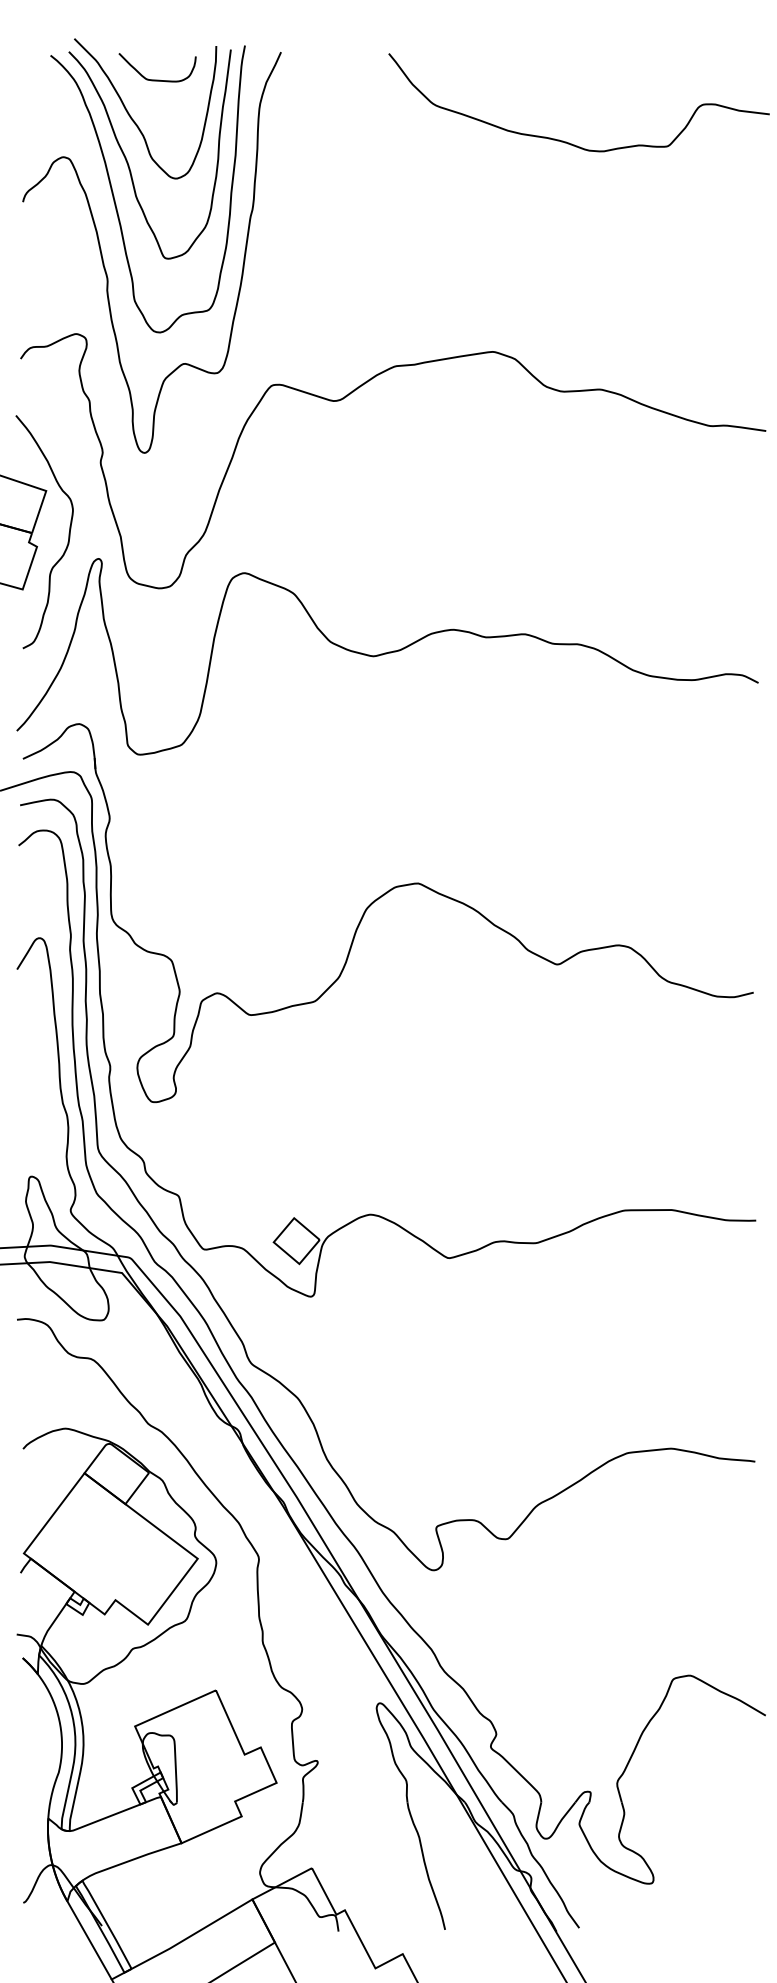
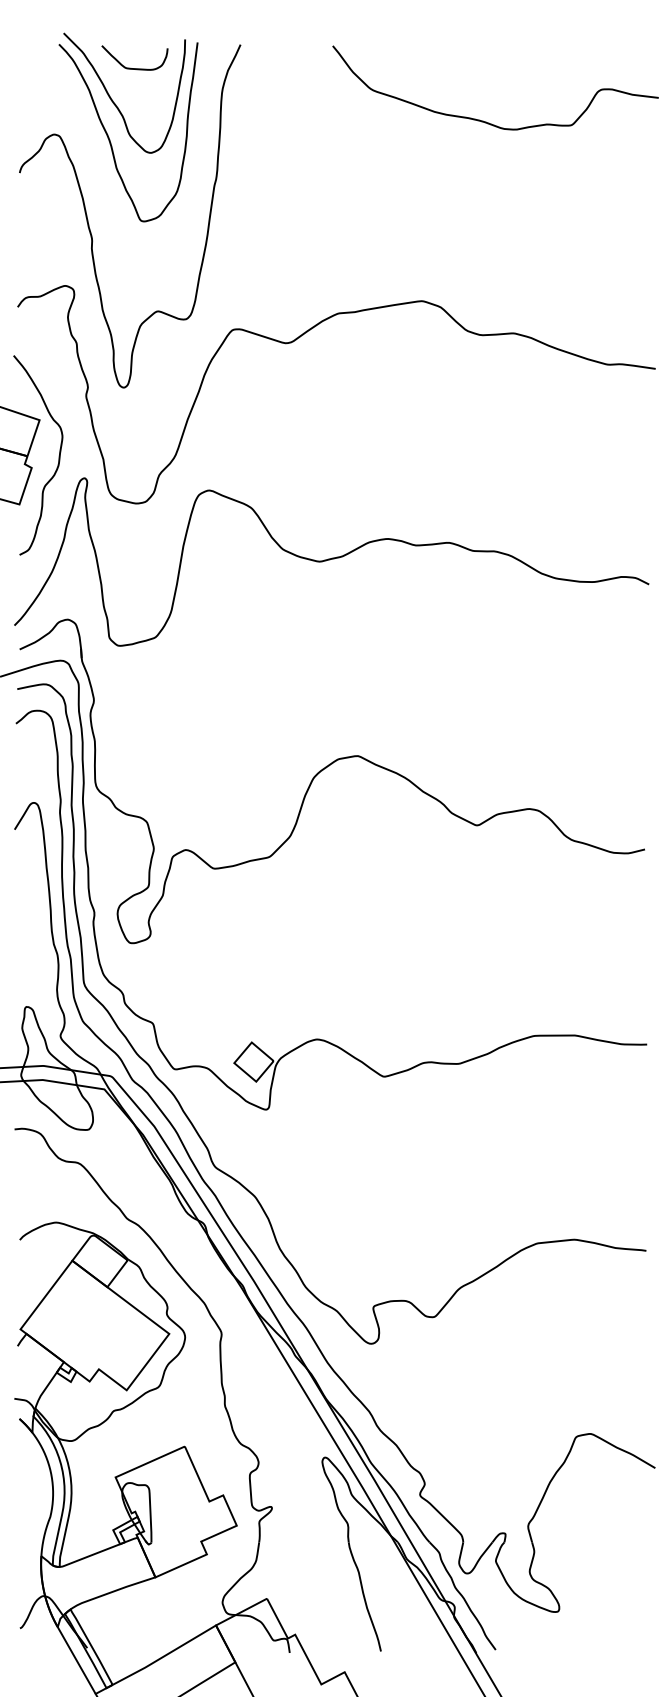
curve: (115, 196) -> (98, 168), removed

